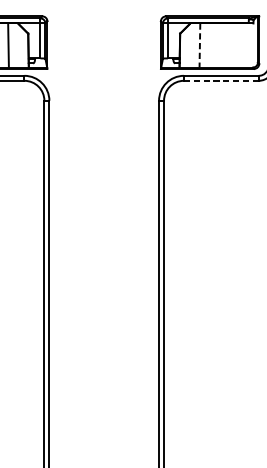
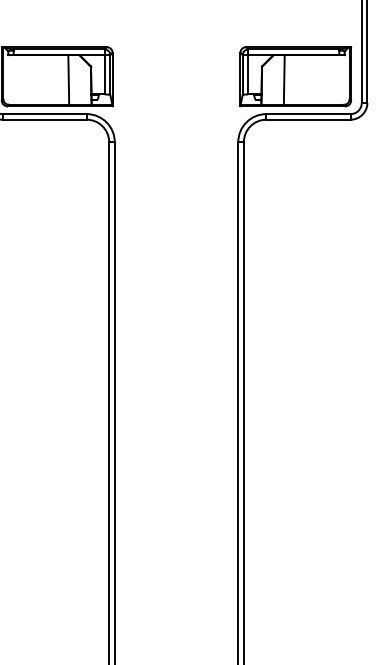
line: (200, 45) -> (284, 79), dashed -> solid
line: (220, 80) -> (307, 119), dashed -> solid

